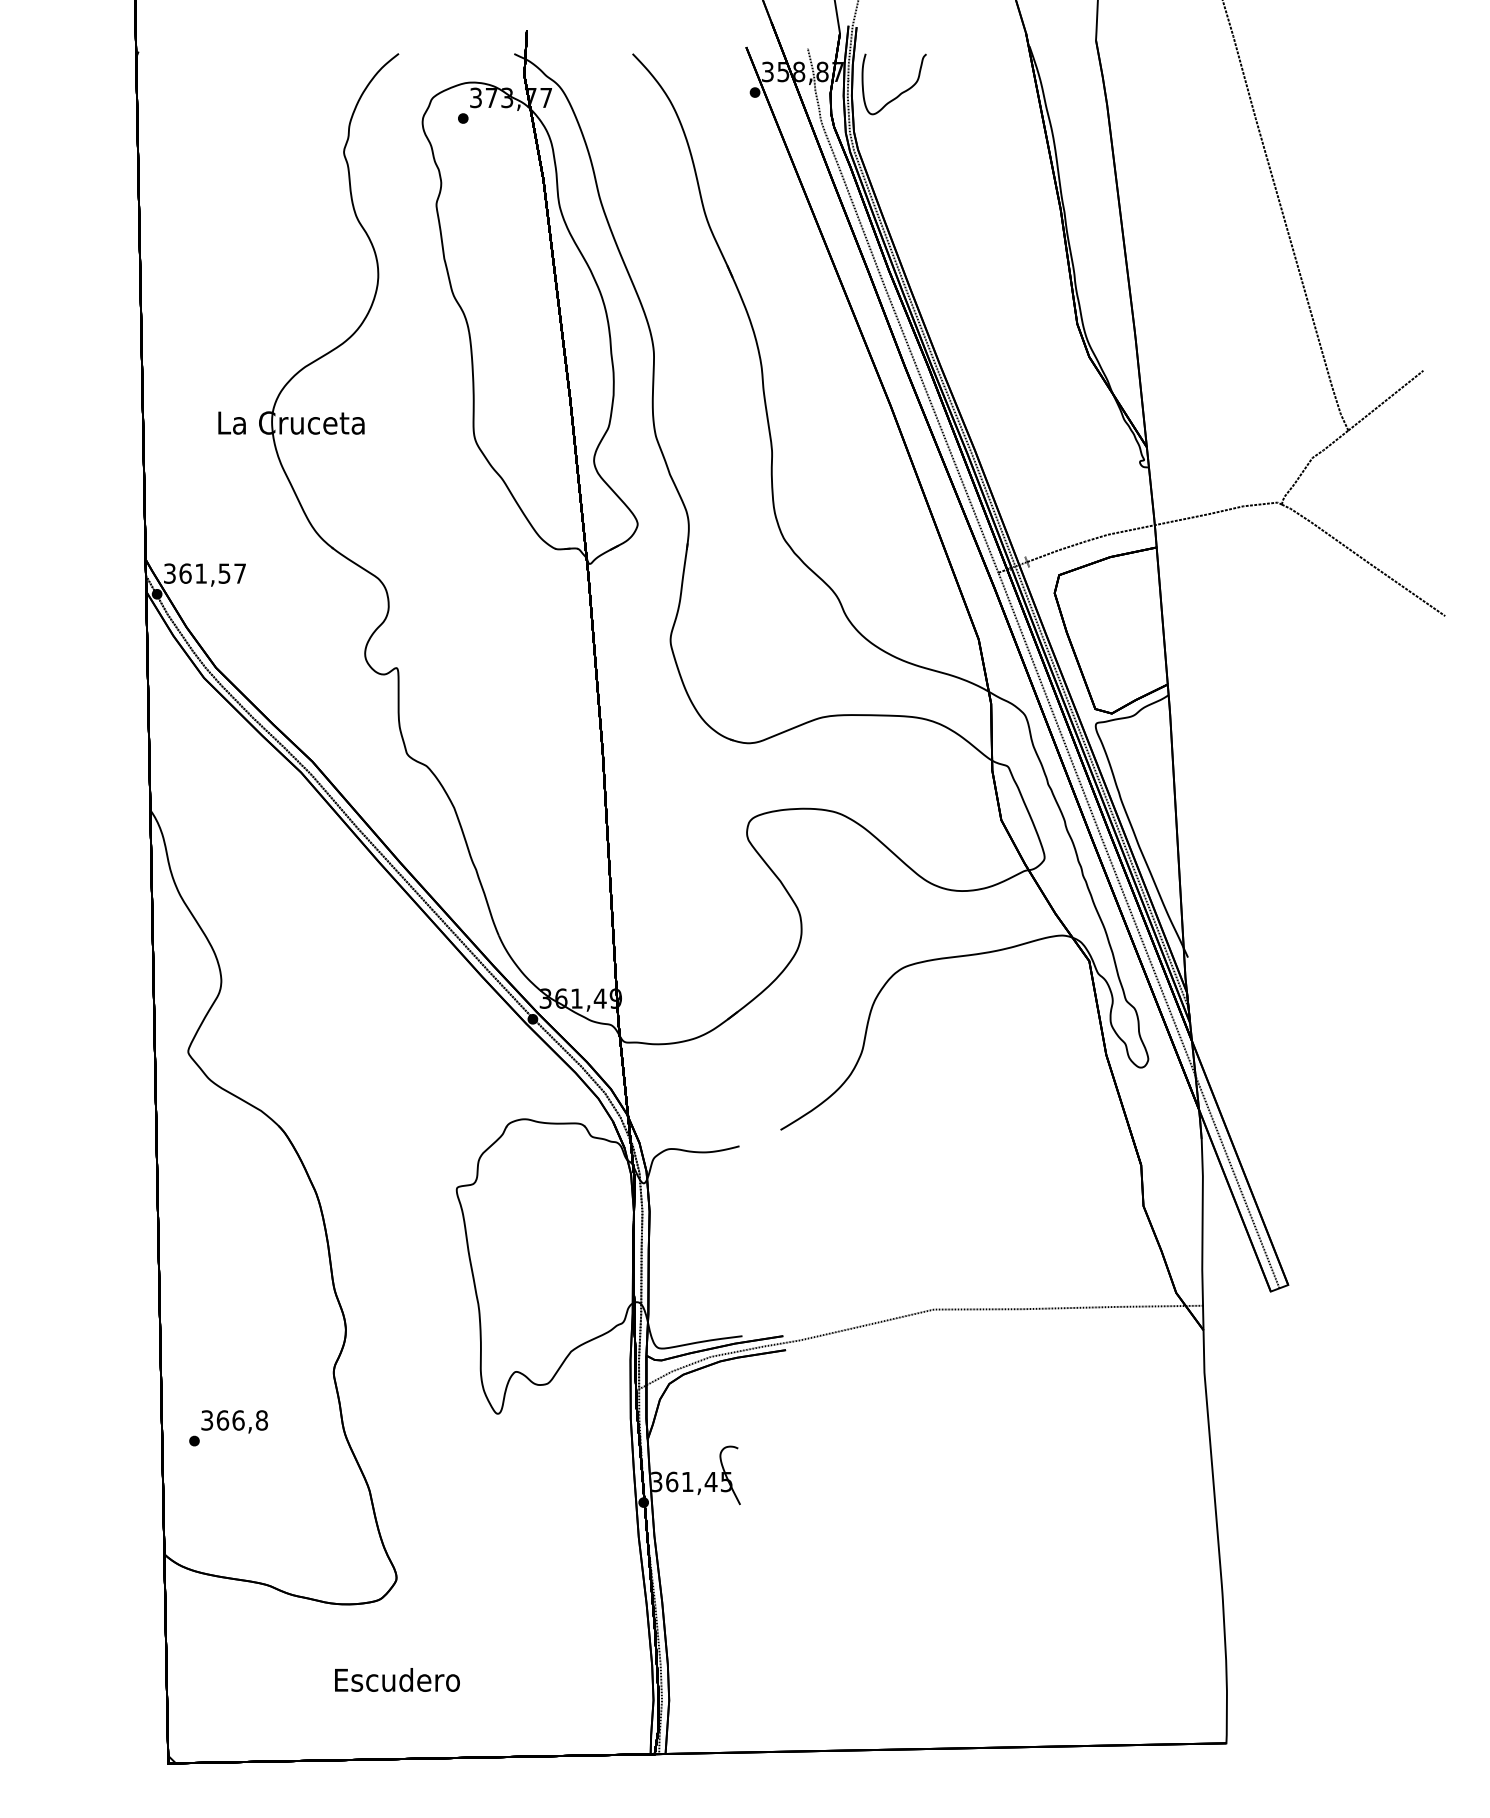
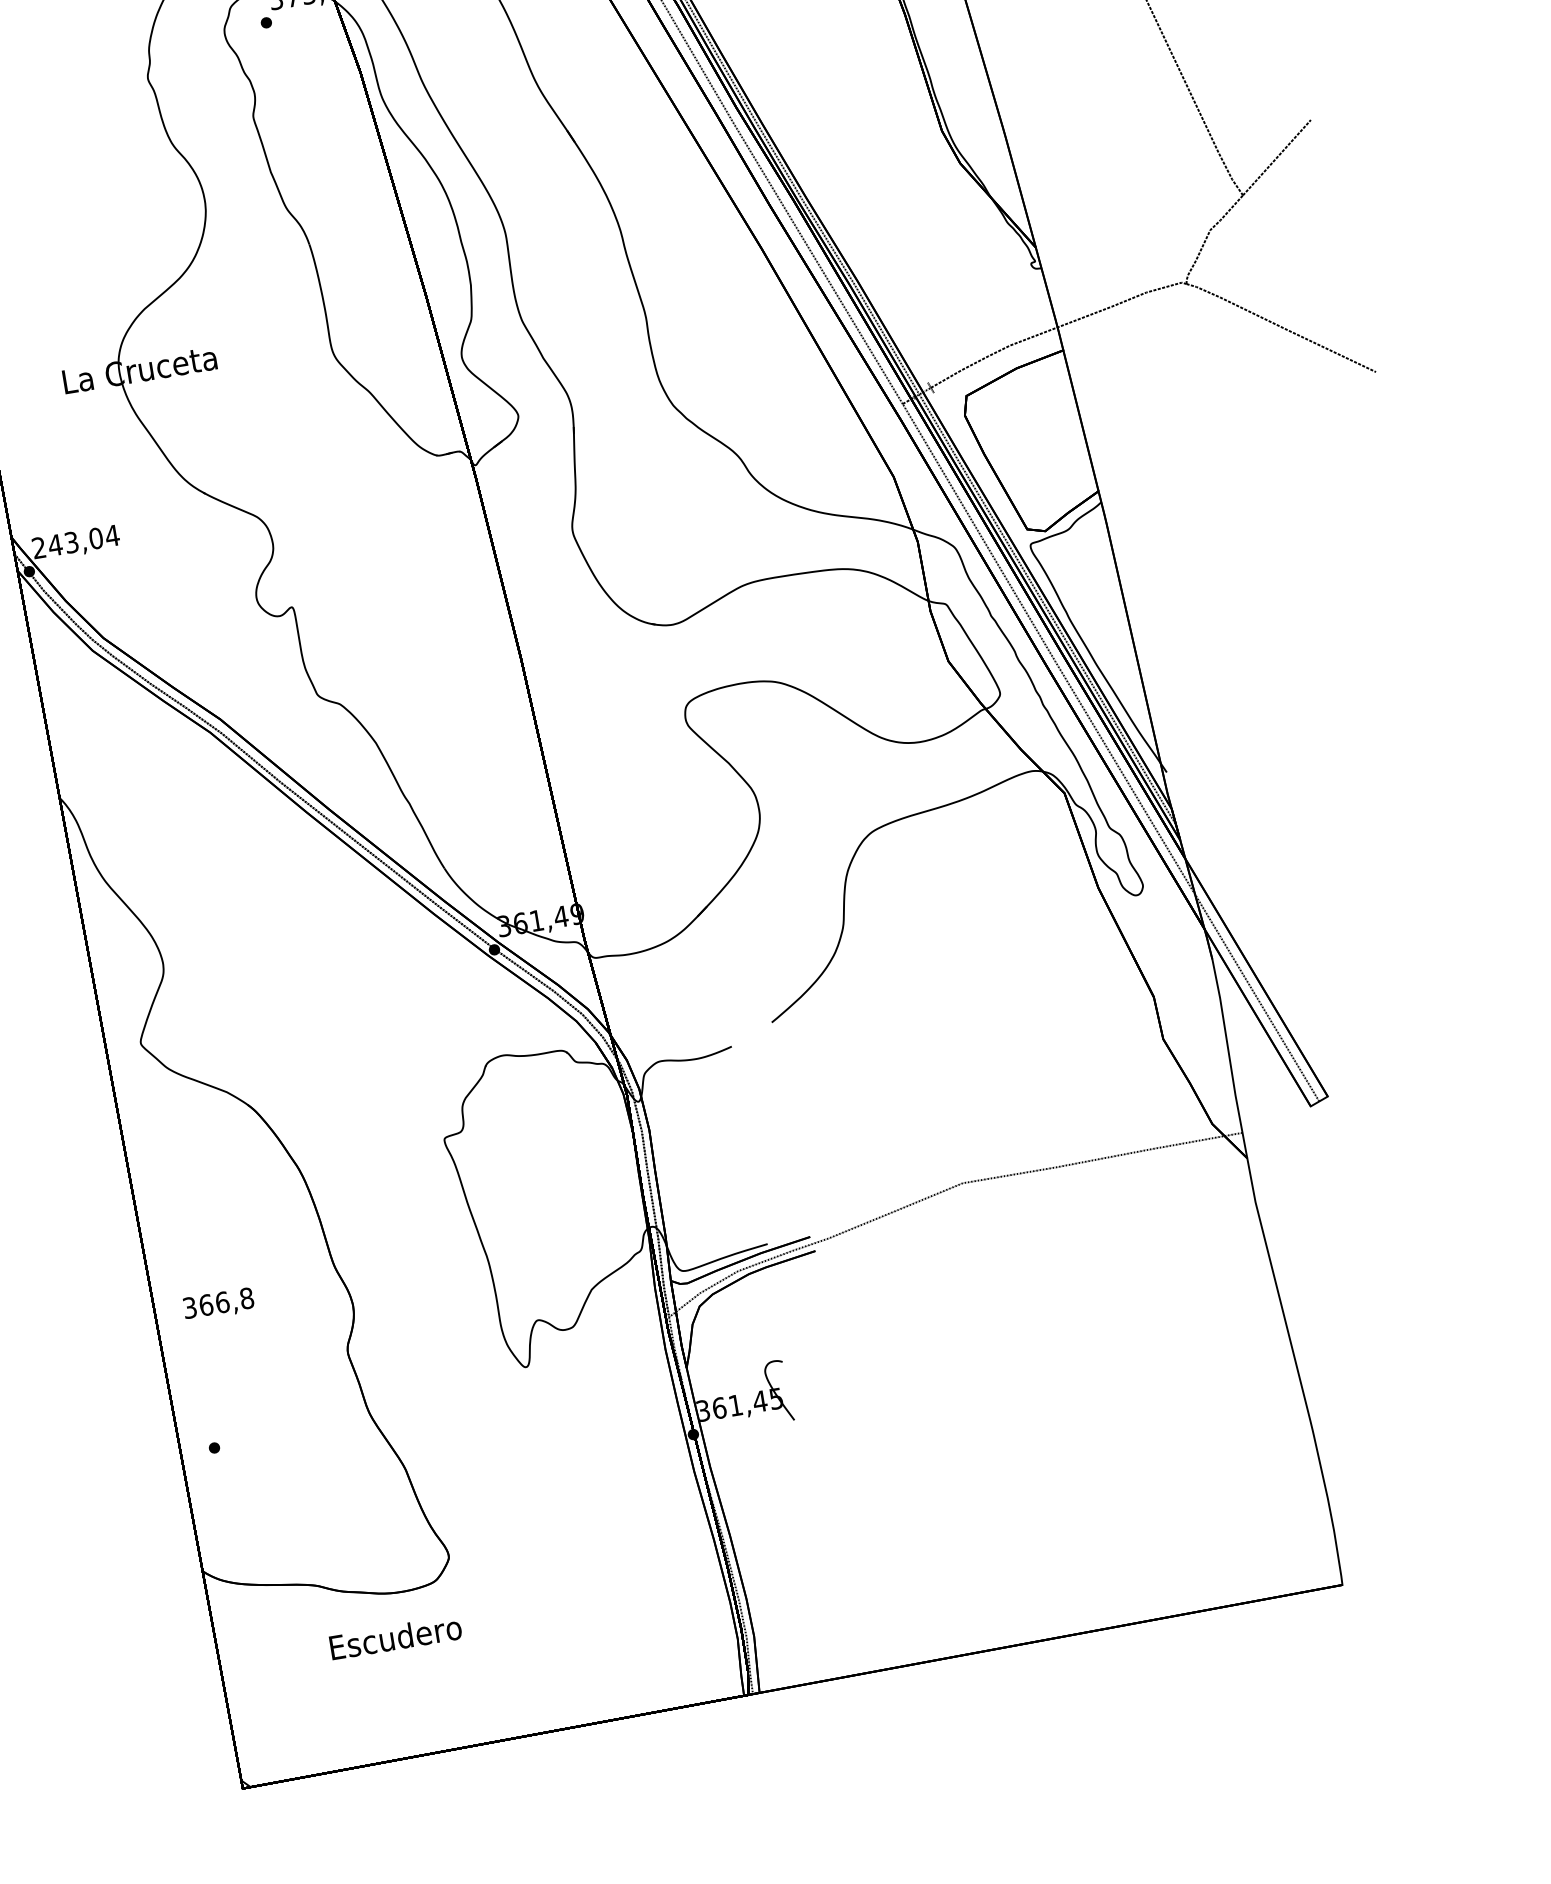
text: (205, 573) -> (76, 541), 361,57 -> 243,04
text: (234, 1421) -> (218, 1304), moved
text: (397, 1679) -> (395, 1636), moved

